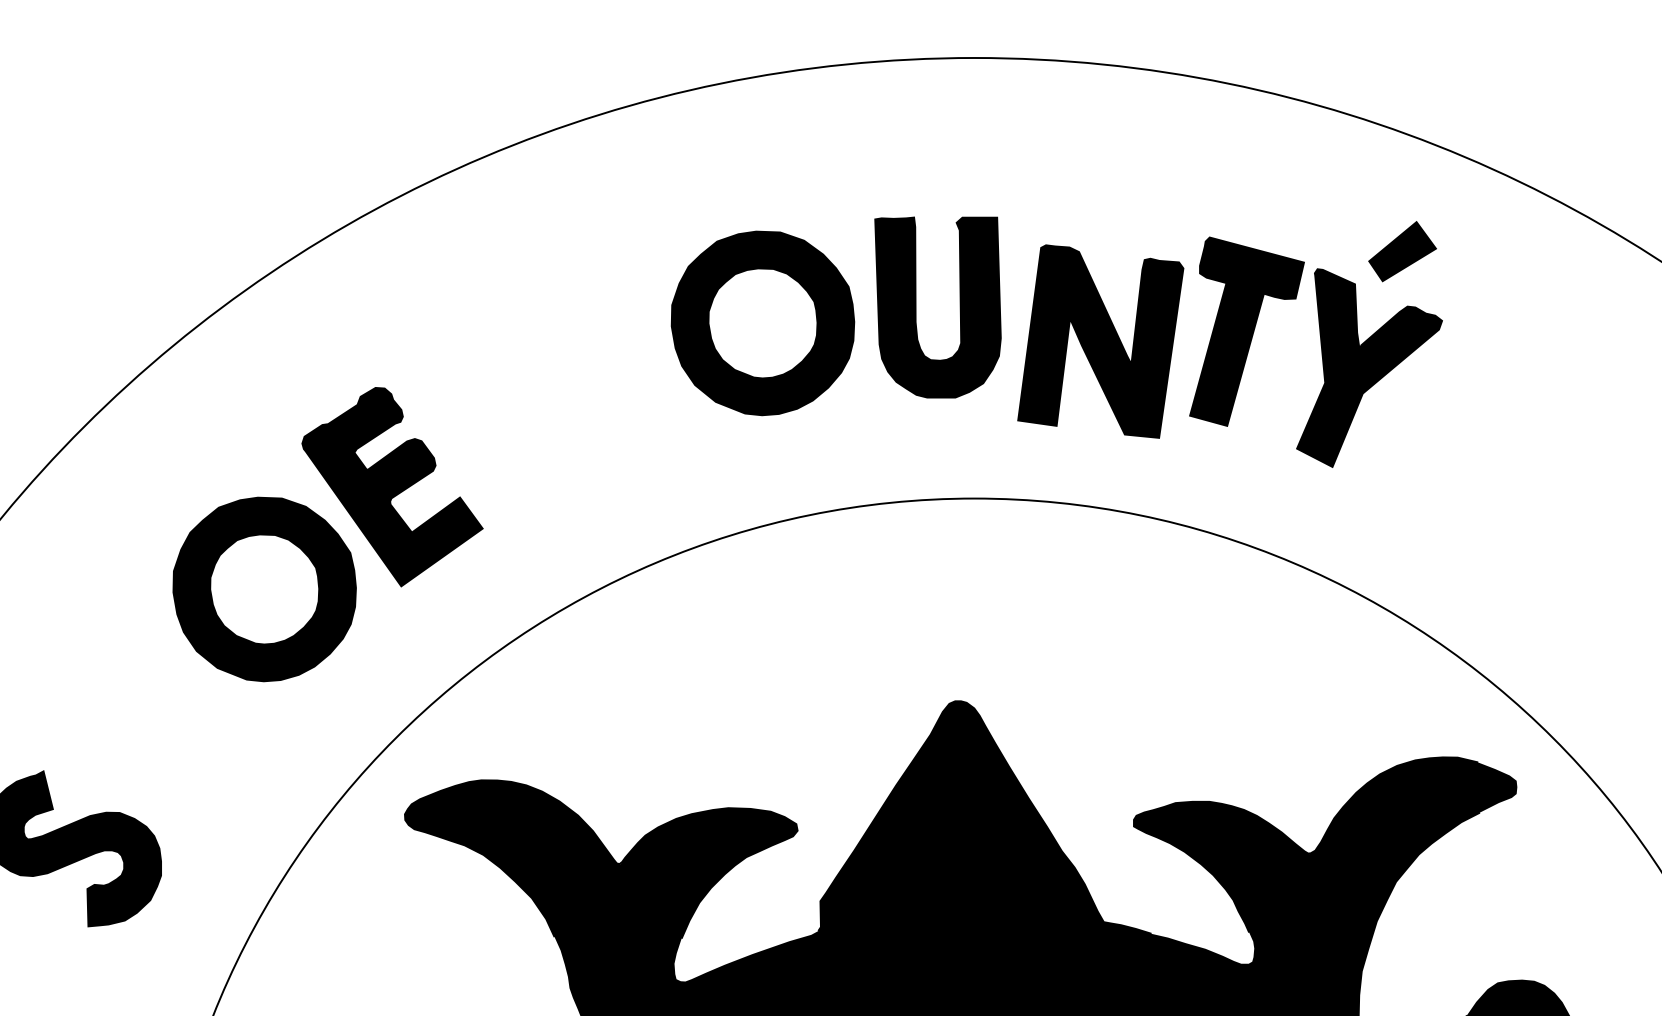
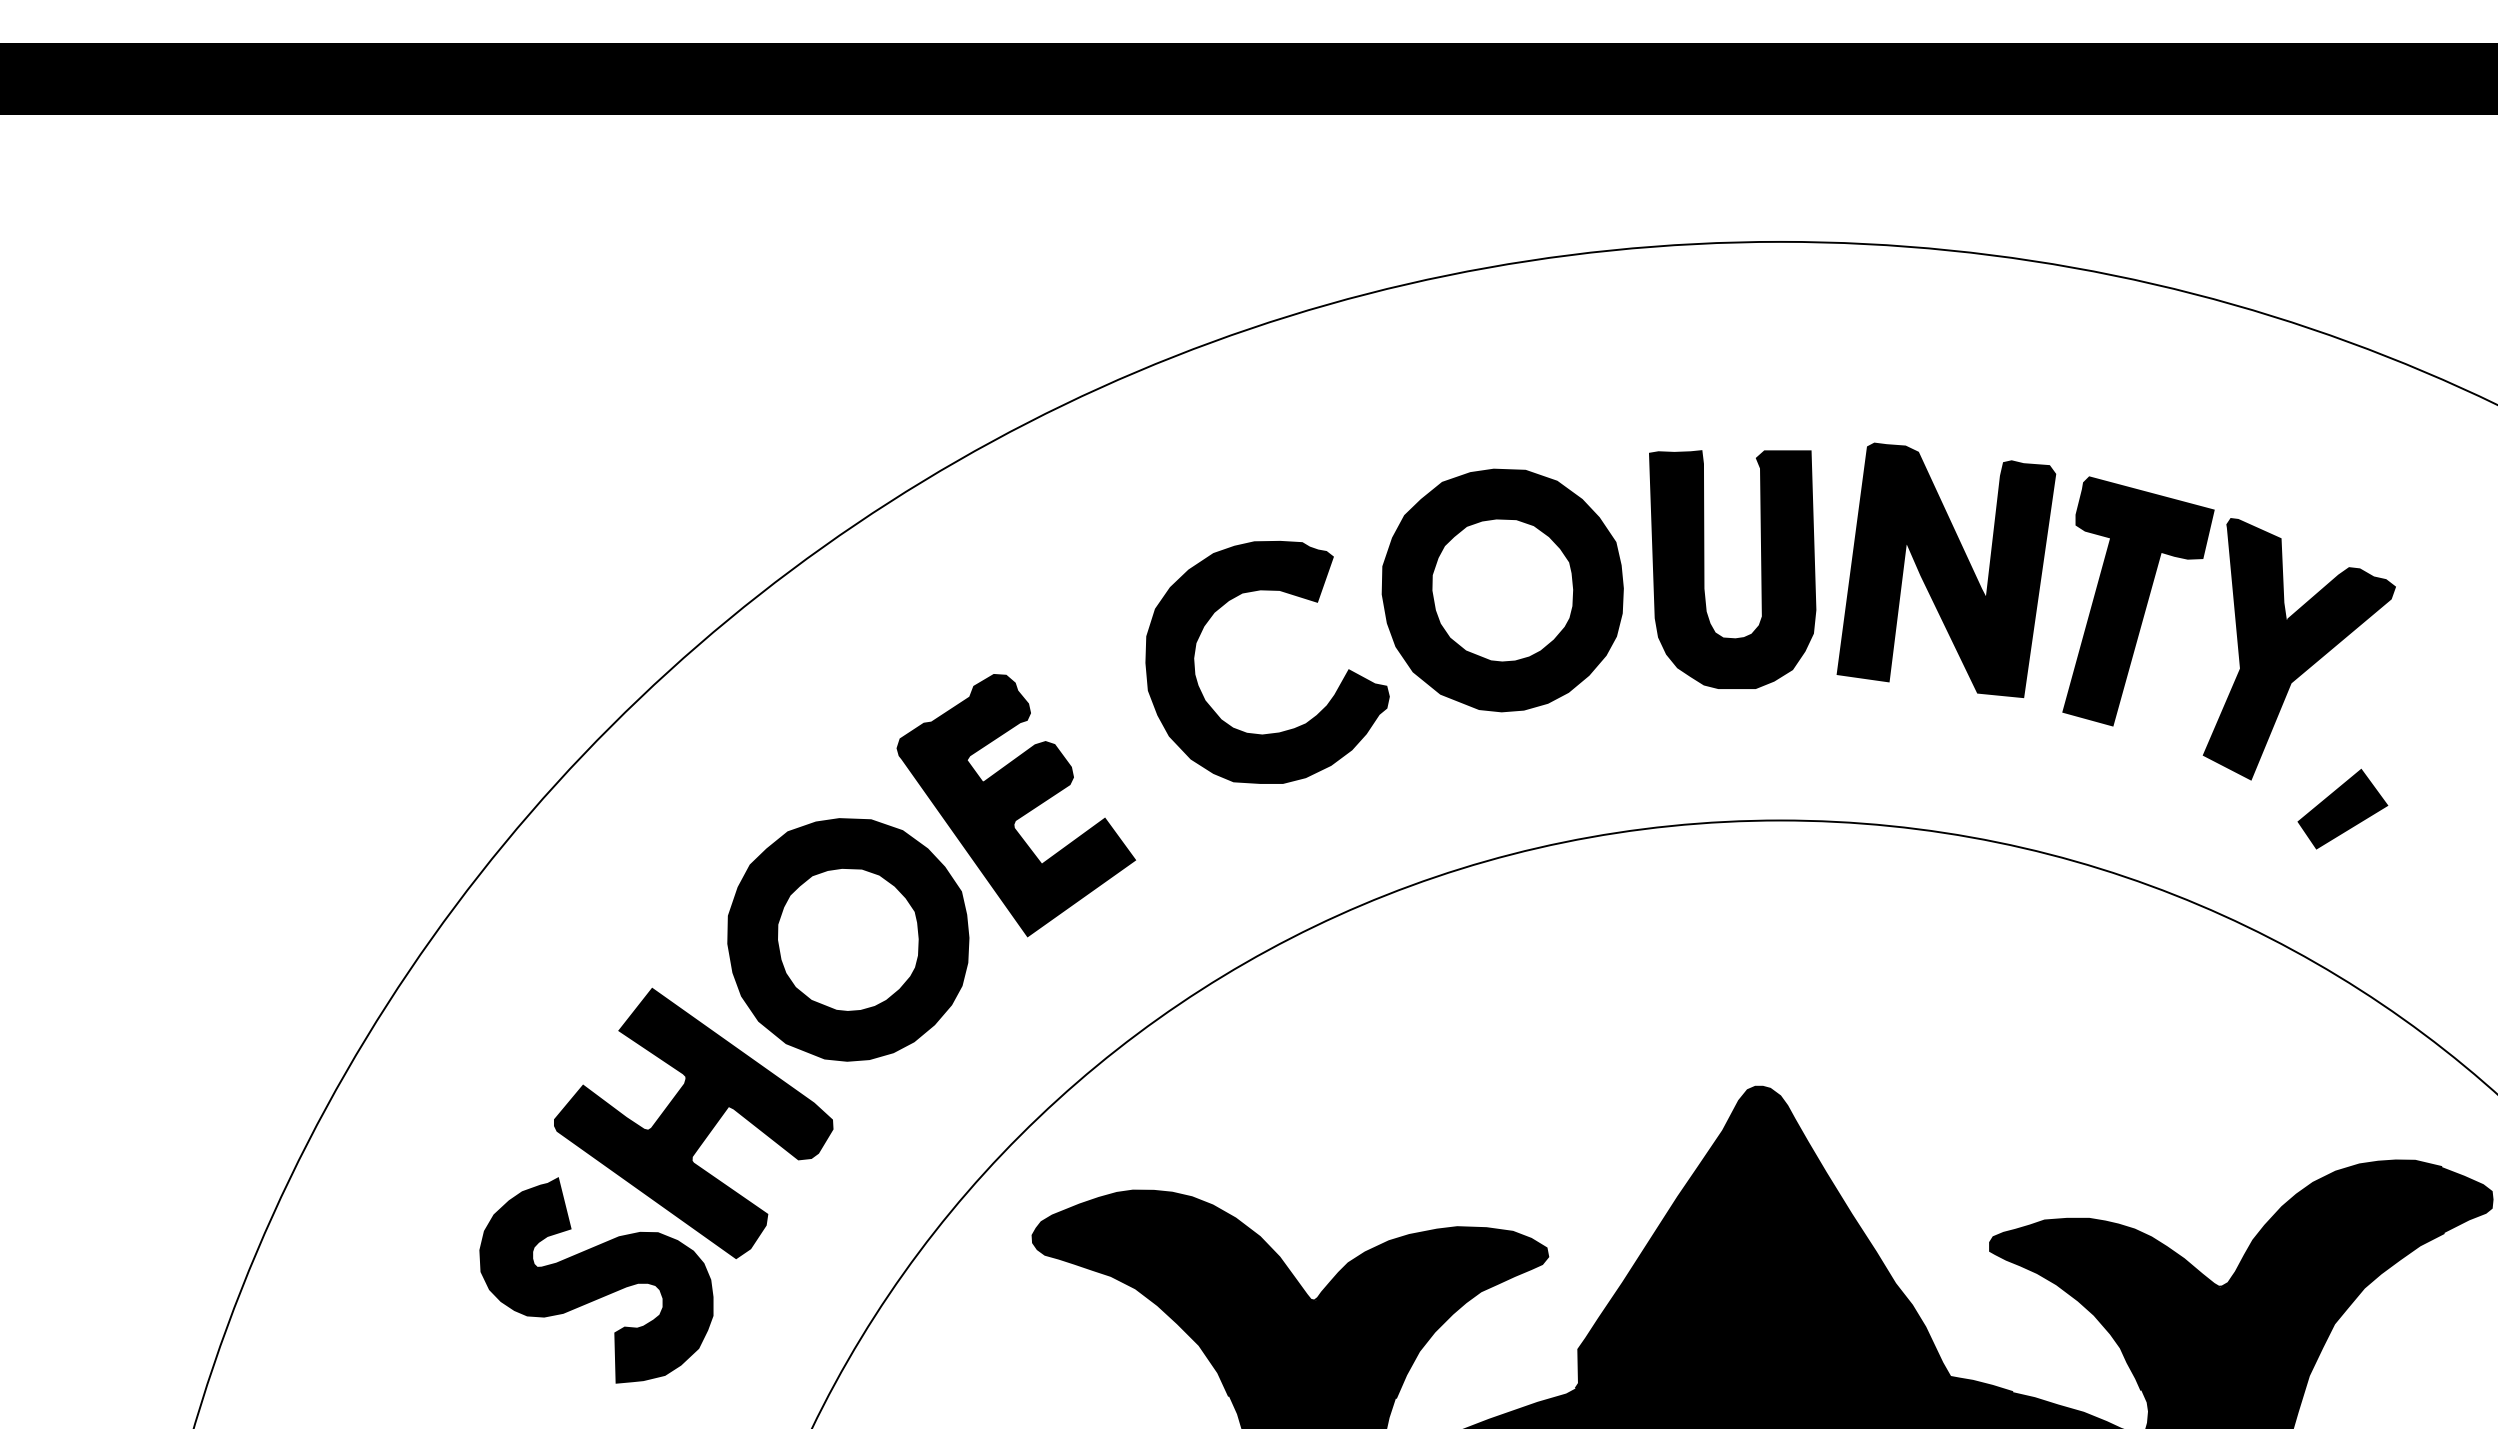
part: (1402, 251) -> (2342, 808), moved
part: (1100, 340) -> (1946, 569), moved
part: (599, 429) -> (1288, 729), added
part: (146, 728) -> (693, 1122), added

